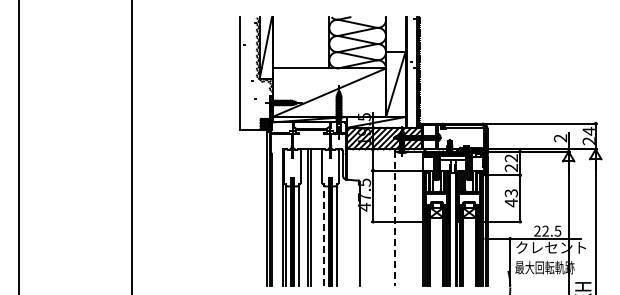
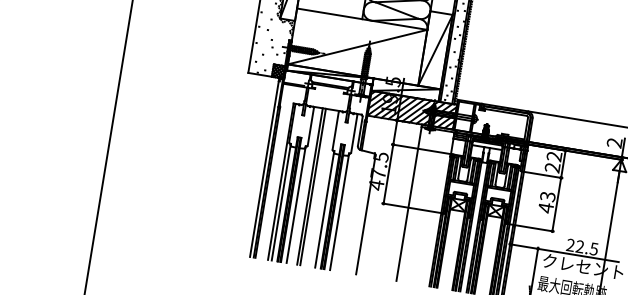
line: (394, 218) -> (408, 203), dashed -> solid
line: (323, 234) -> (324, 208), dashed -> solid

